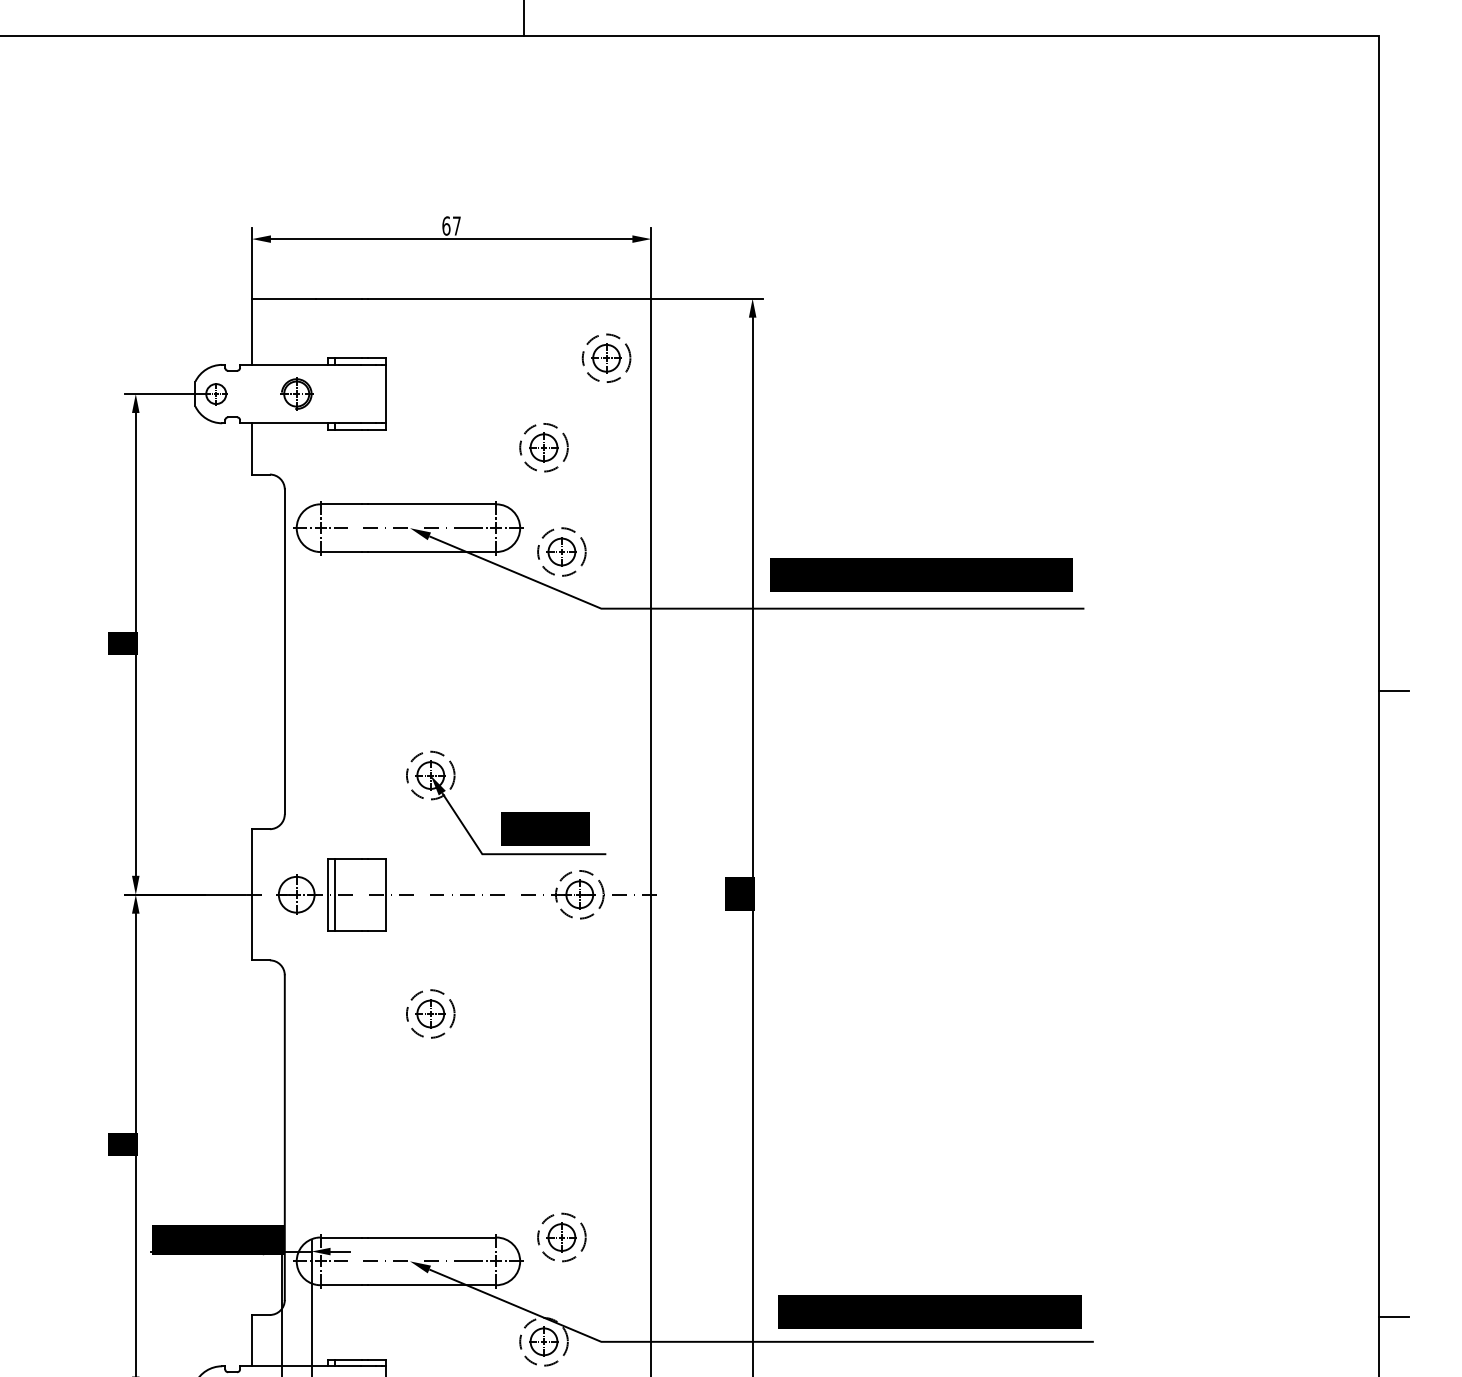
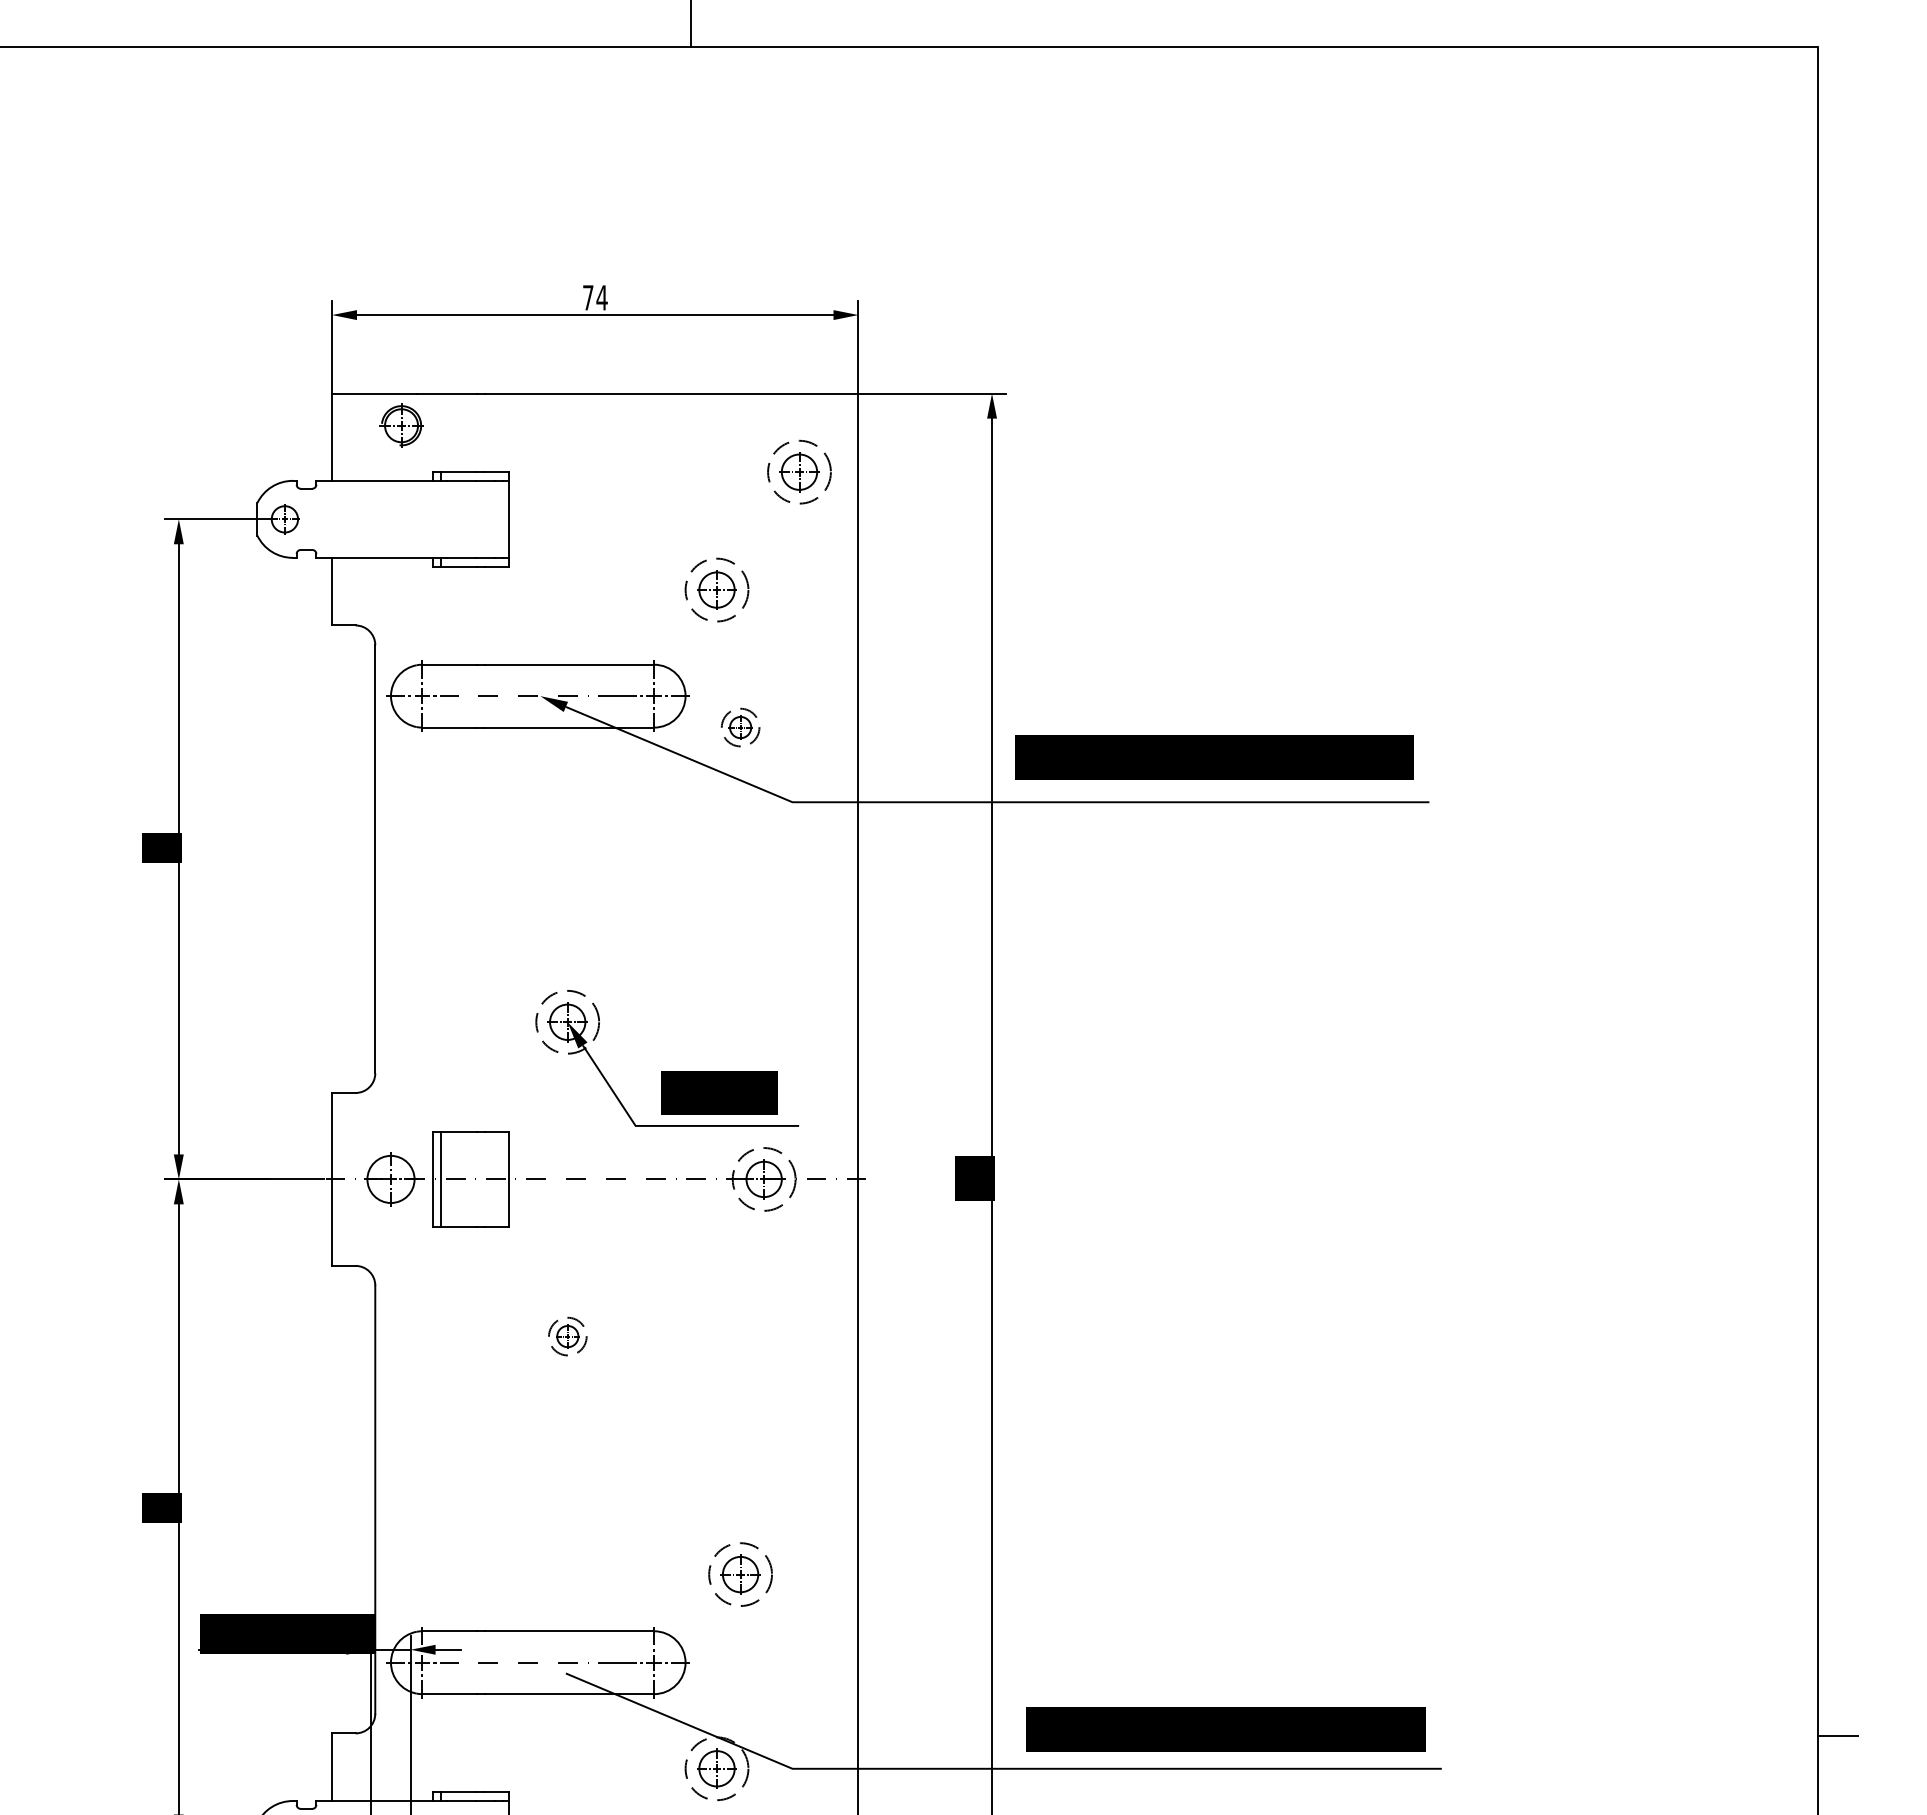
text: (451, 225) -> (595, 297), 67 -> 74
part: (296, 393) -> (401, 425), moved
part: (561, 551) -> (740, 726), size x0.6
line: (1394, 691) -> (1838, 911), removed
part: (430, 1013) -> (567, 1335), size x0.6
part: (561, 1237) -> (740, 1574), moved
fill: (420, 1267) -> (554, 1670), removed

